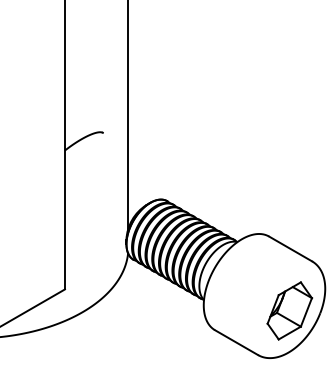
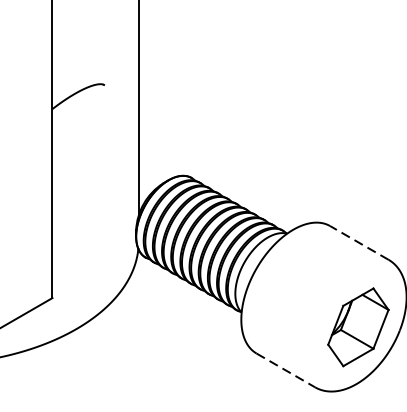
line: (290, 248) -> (359, 242), solid -> dashed
line: (236, 342) -> (285, 370), solid -> dashed

